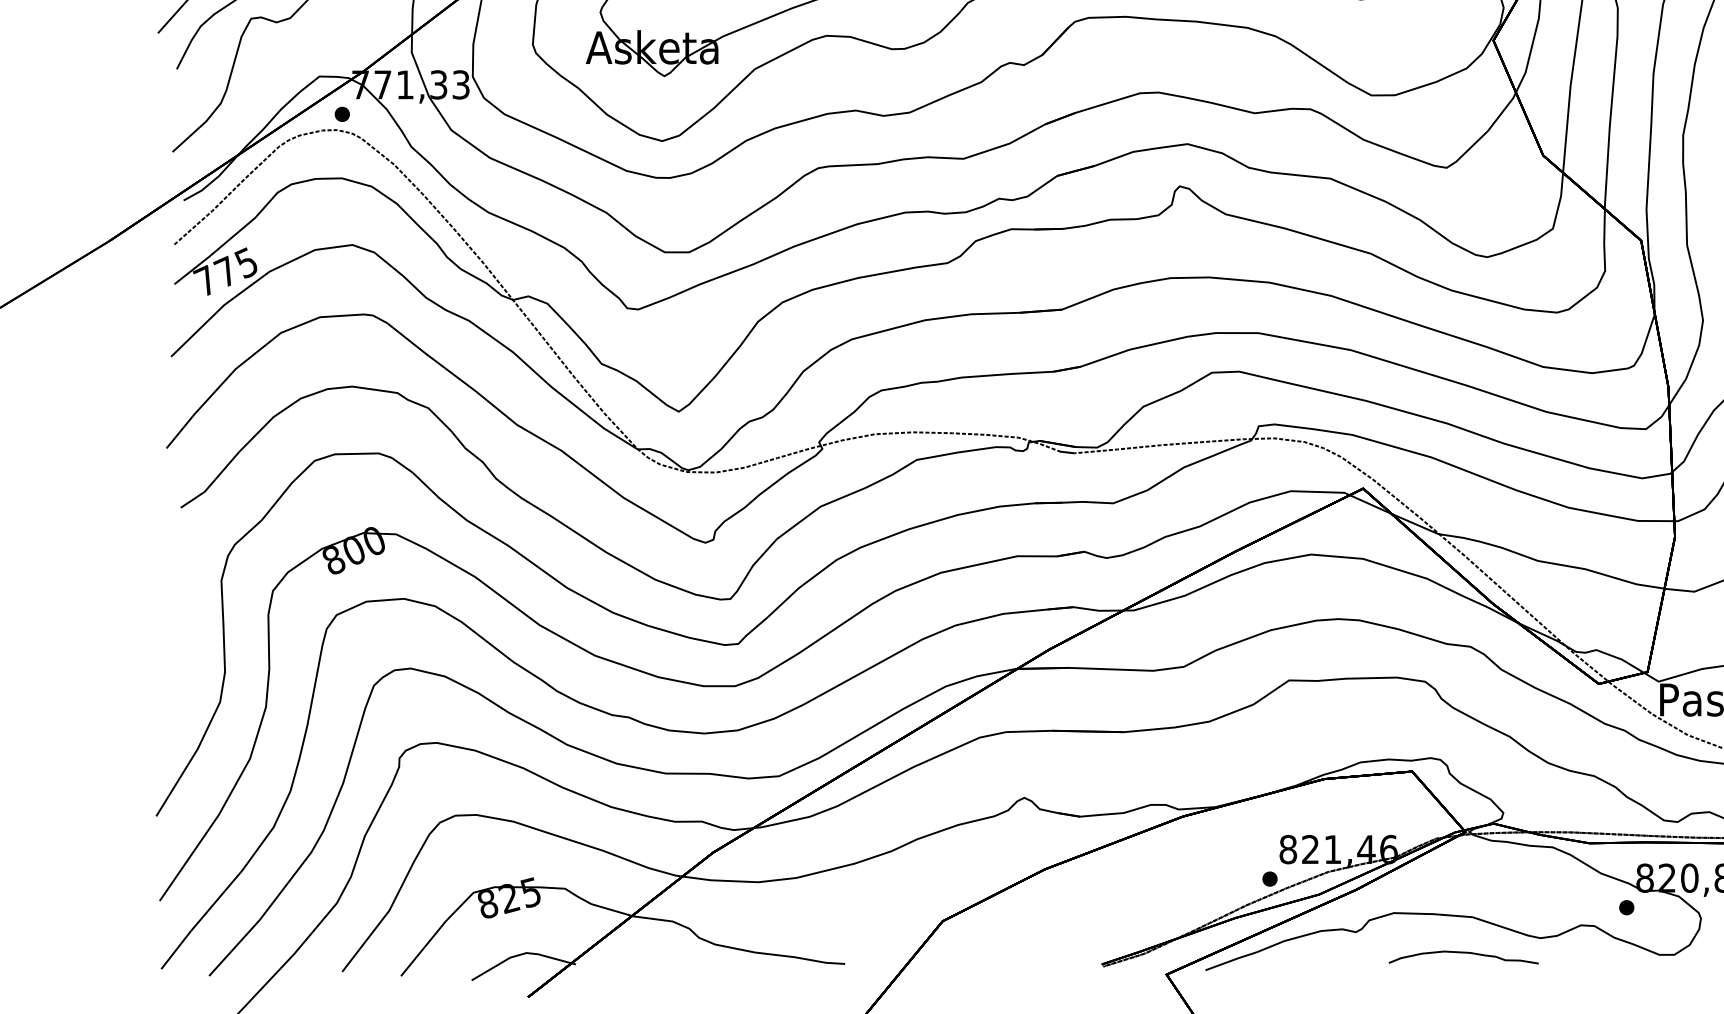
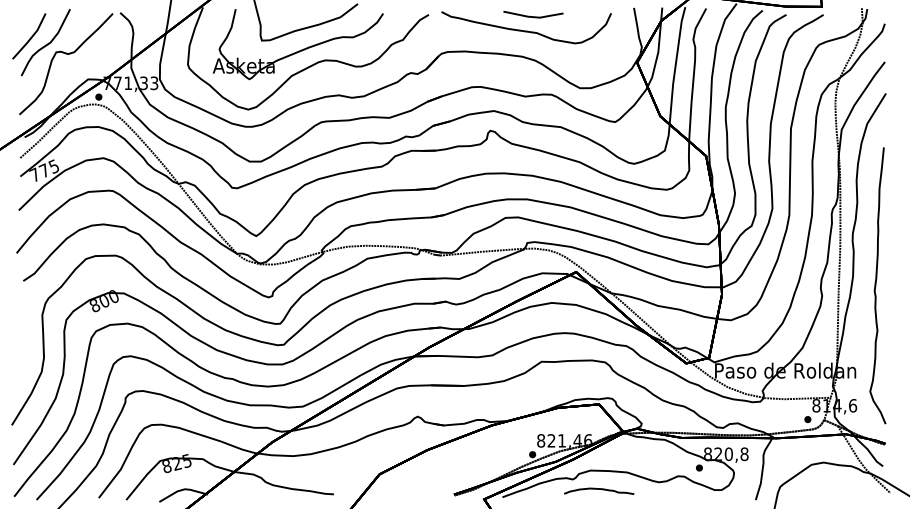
curve: (1464, 953) -> (599, 489), moved

